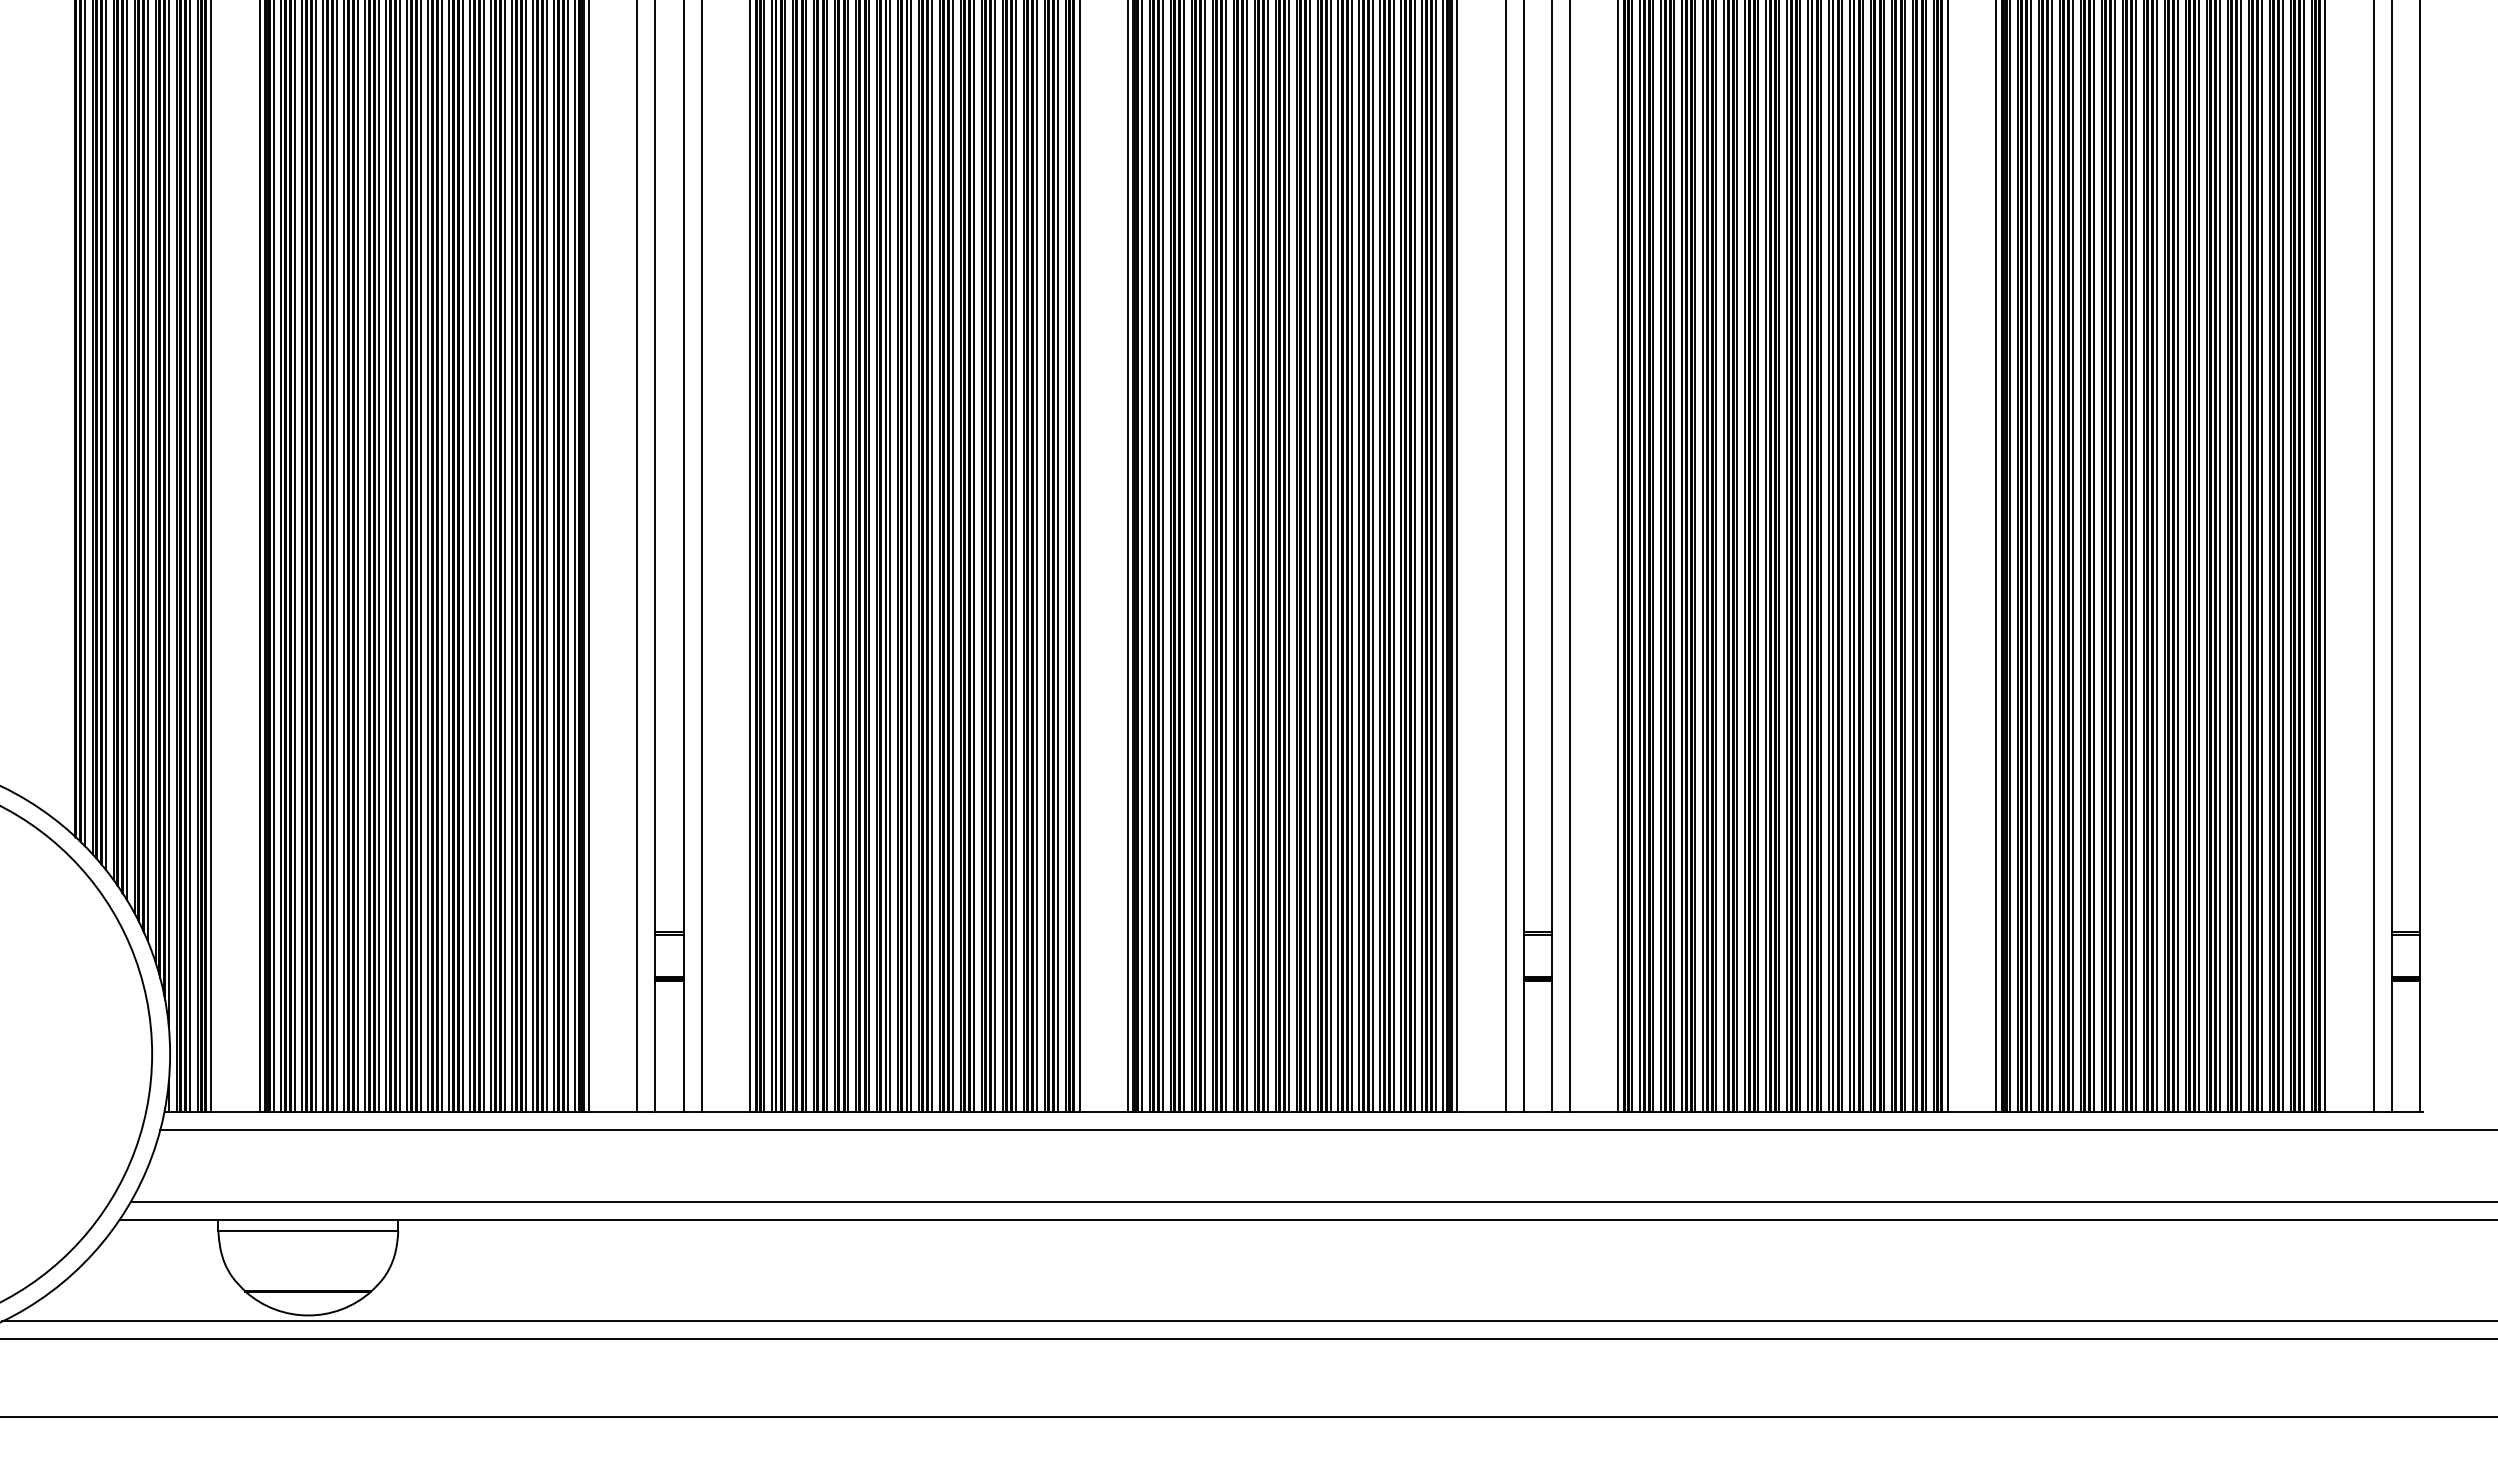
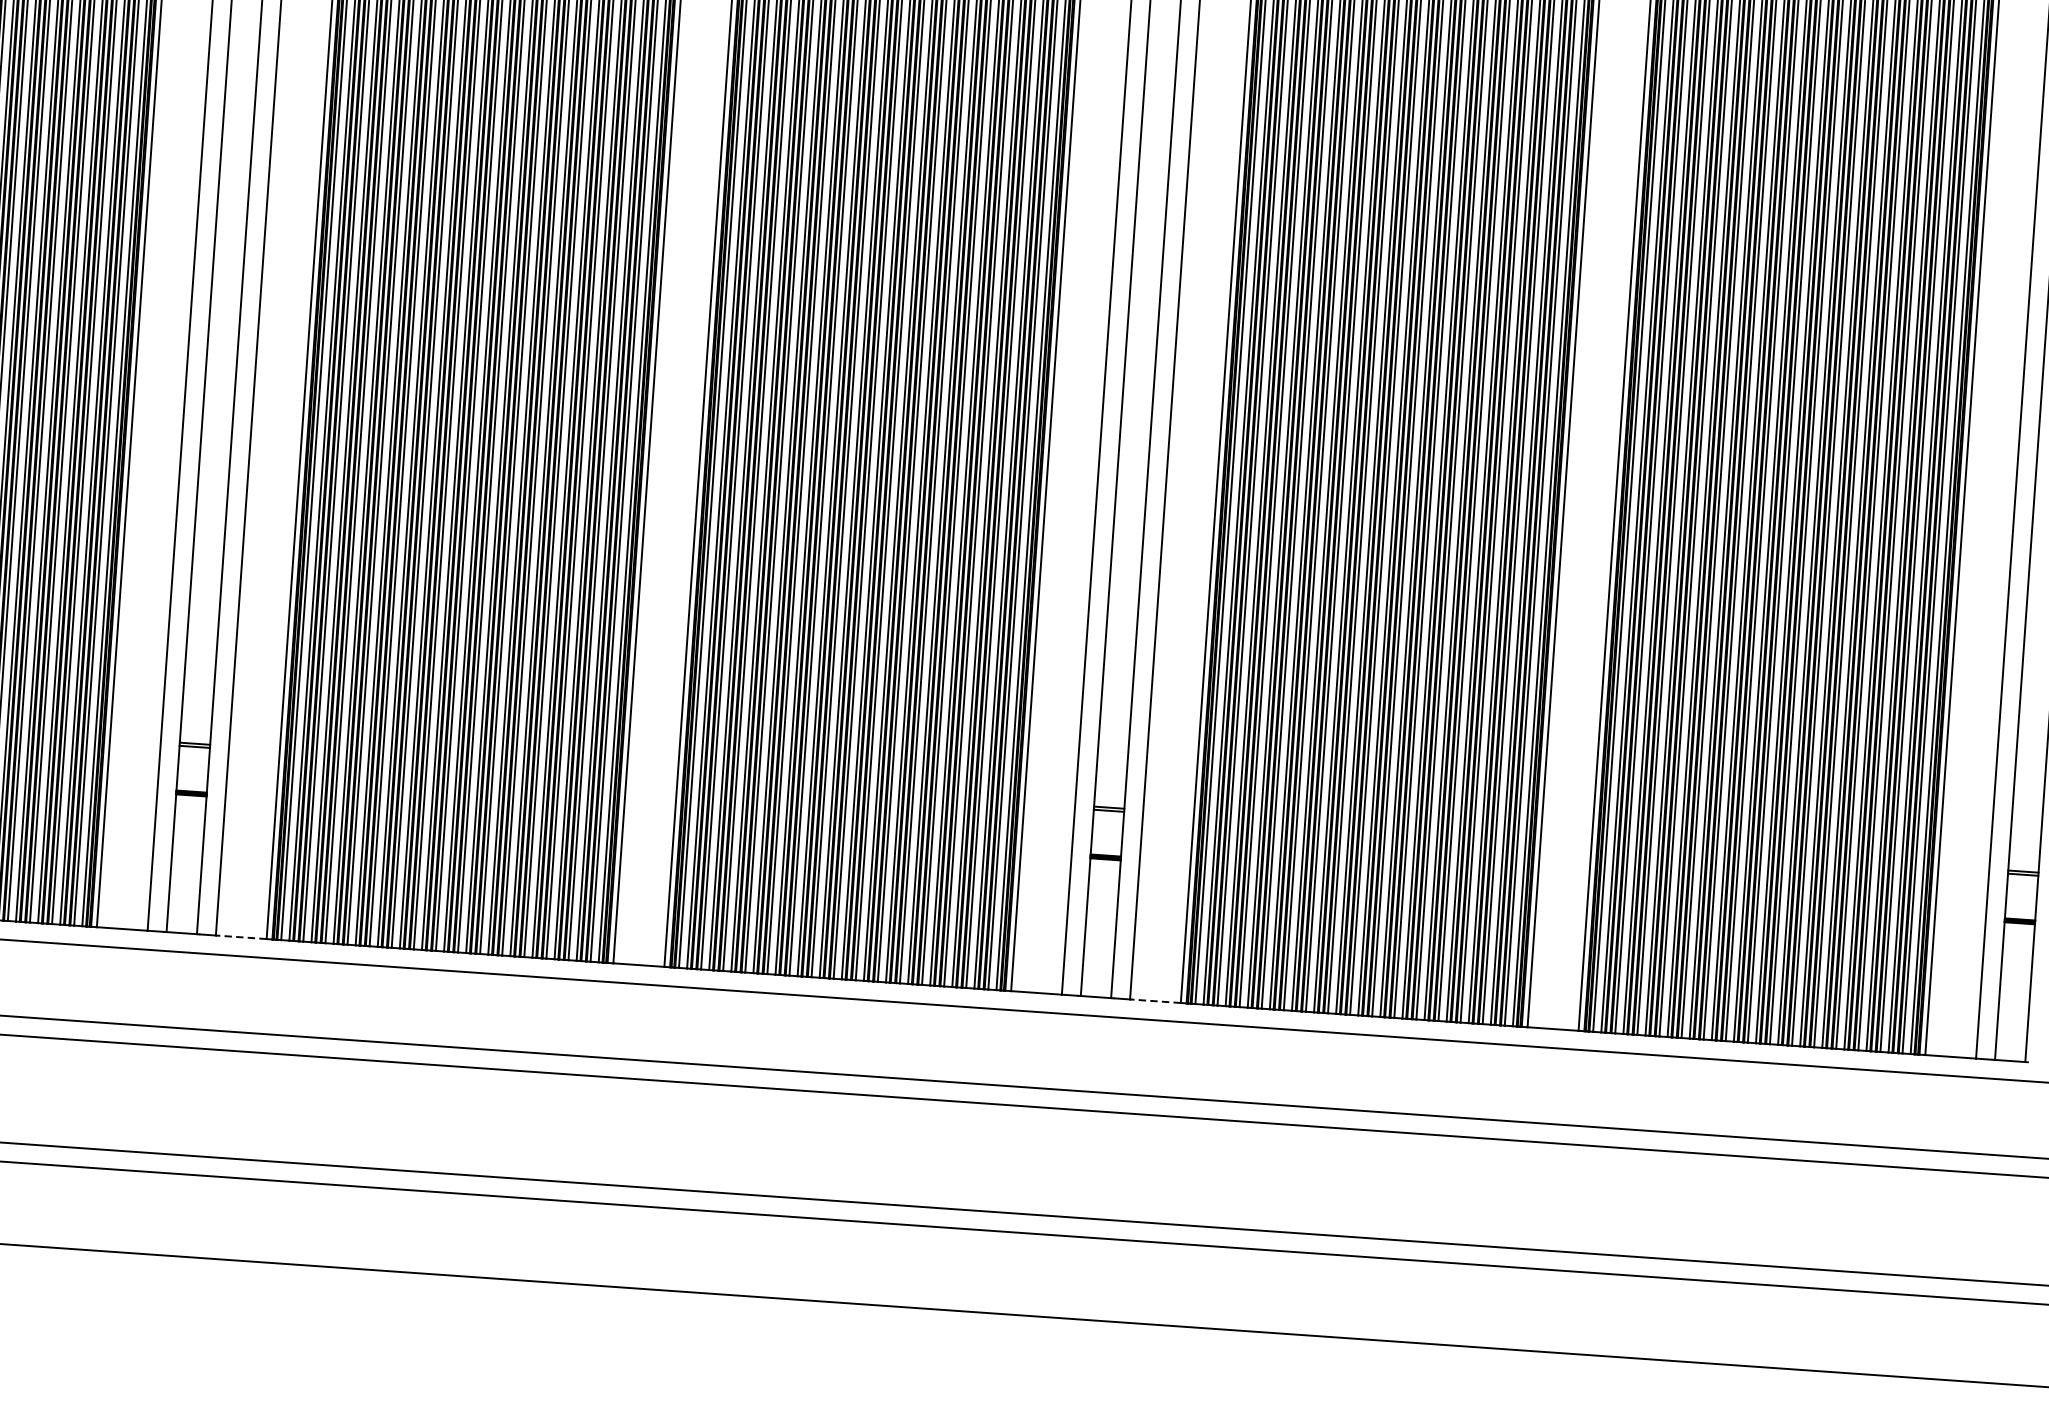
line: (725, 1111) -> (240, 937), solid -> dashed
line: (1593, 1111) -> (1154, 1001), solid -> dashed

